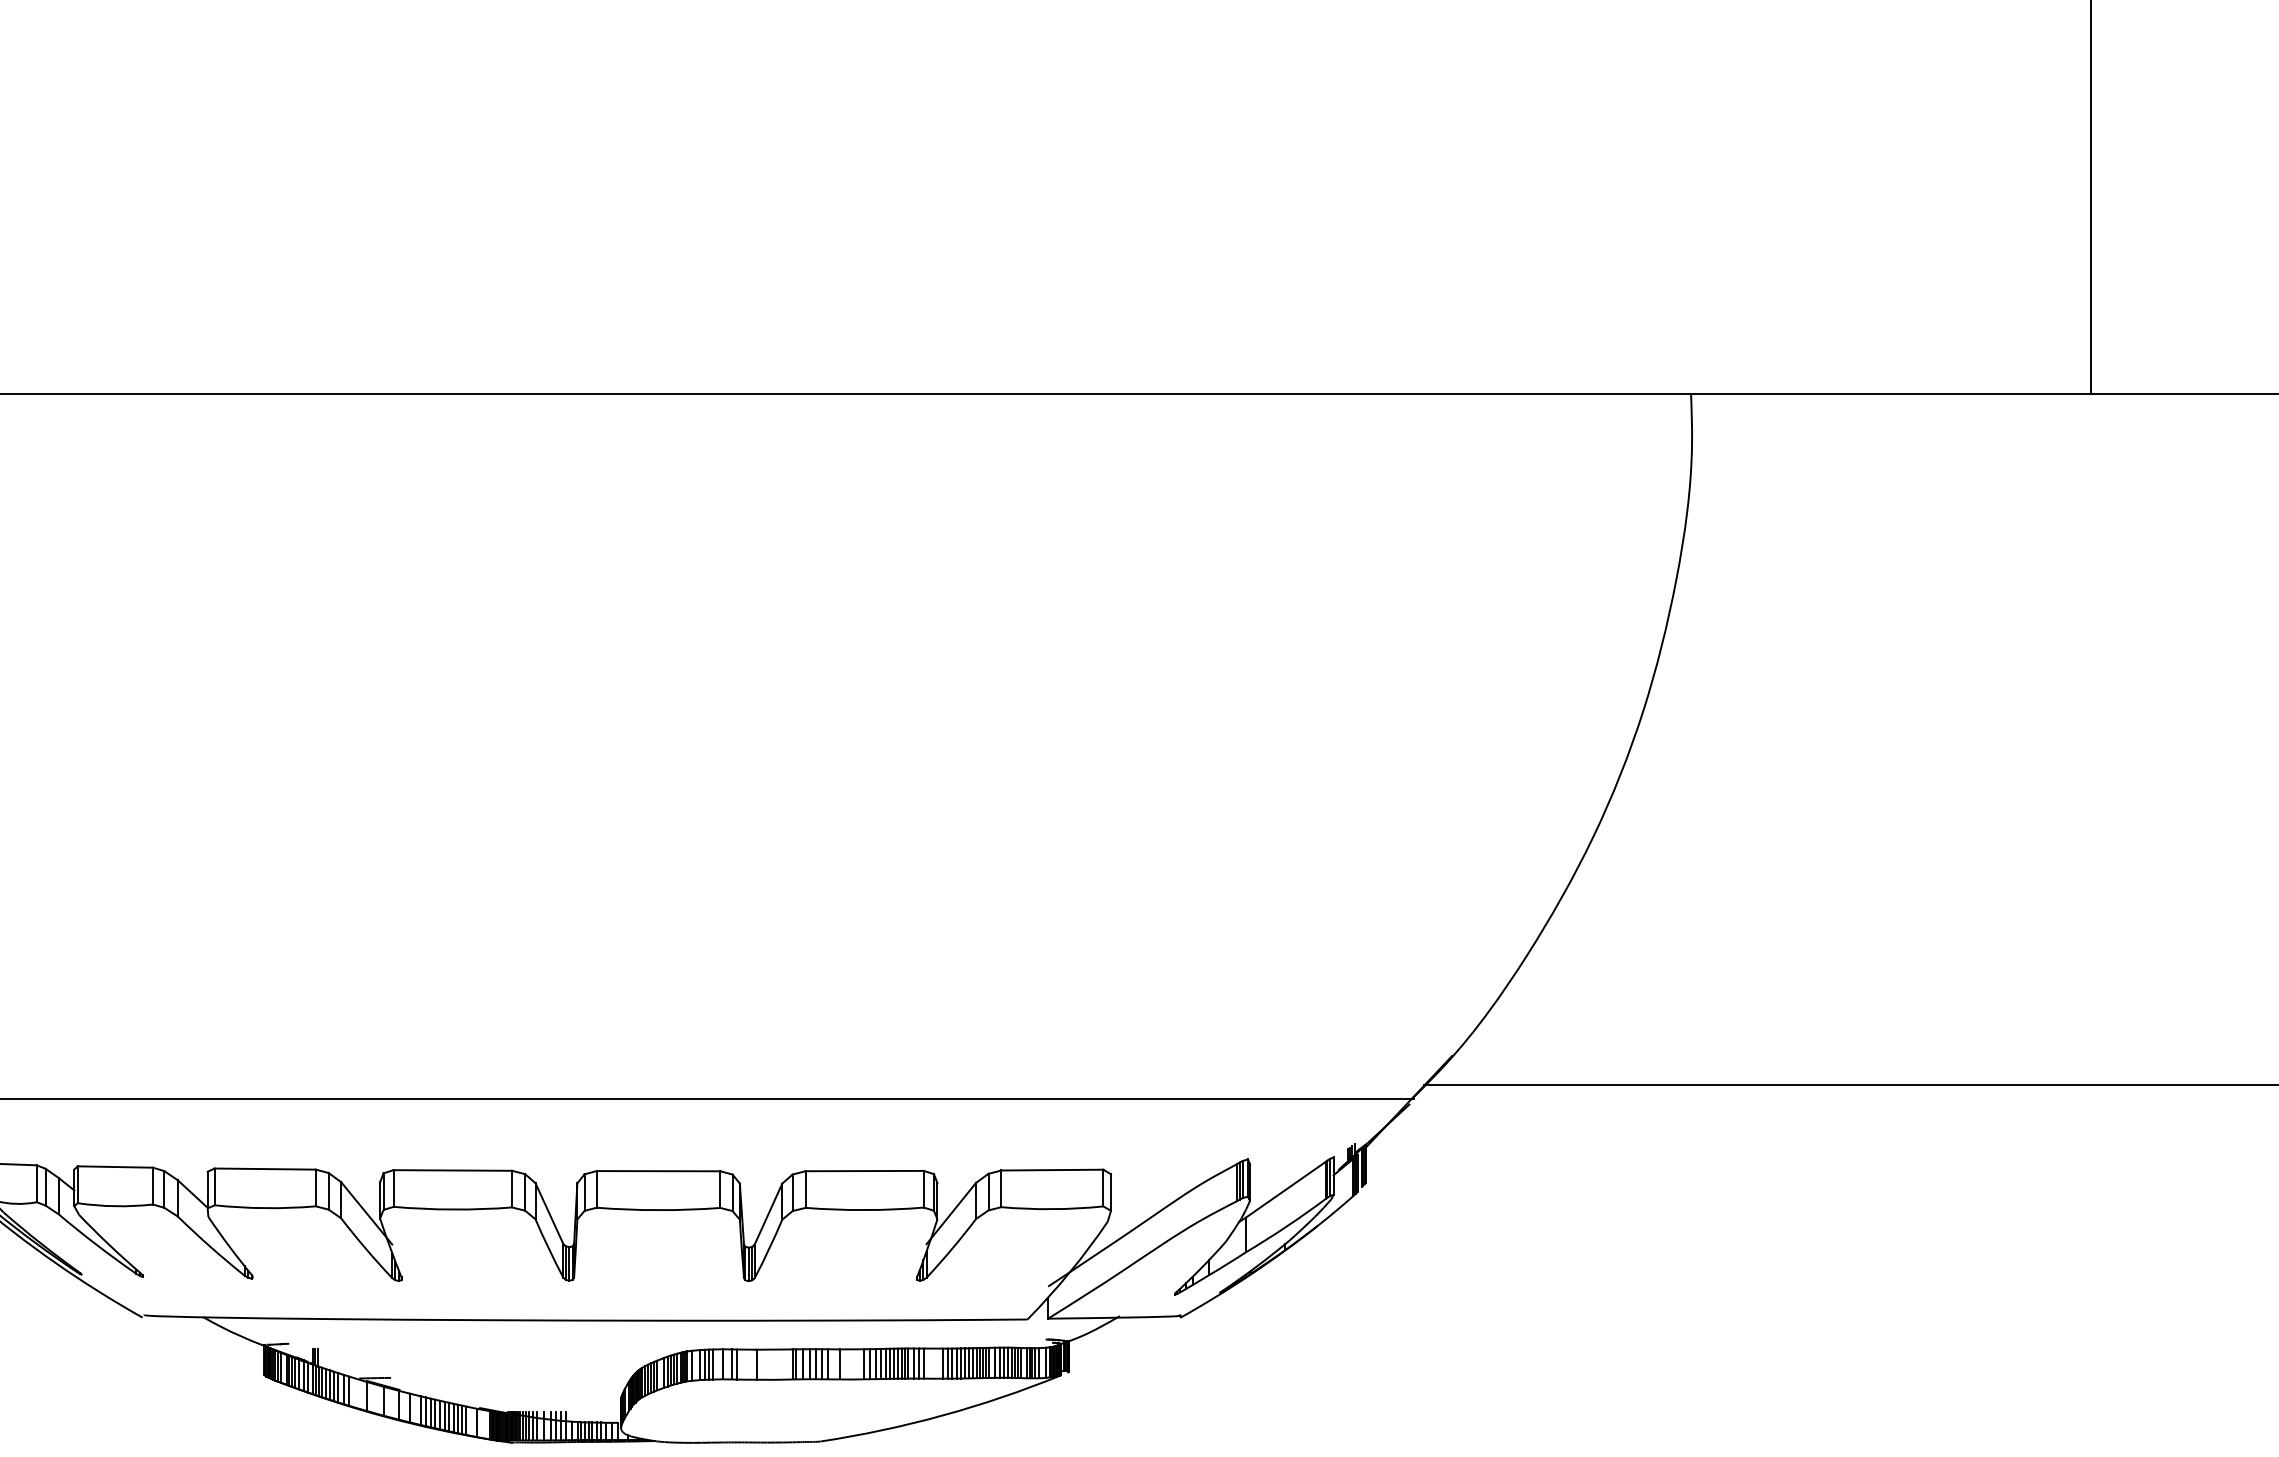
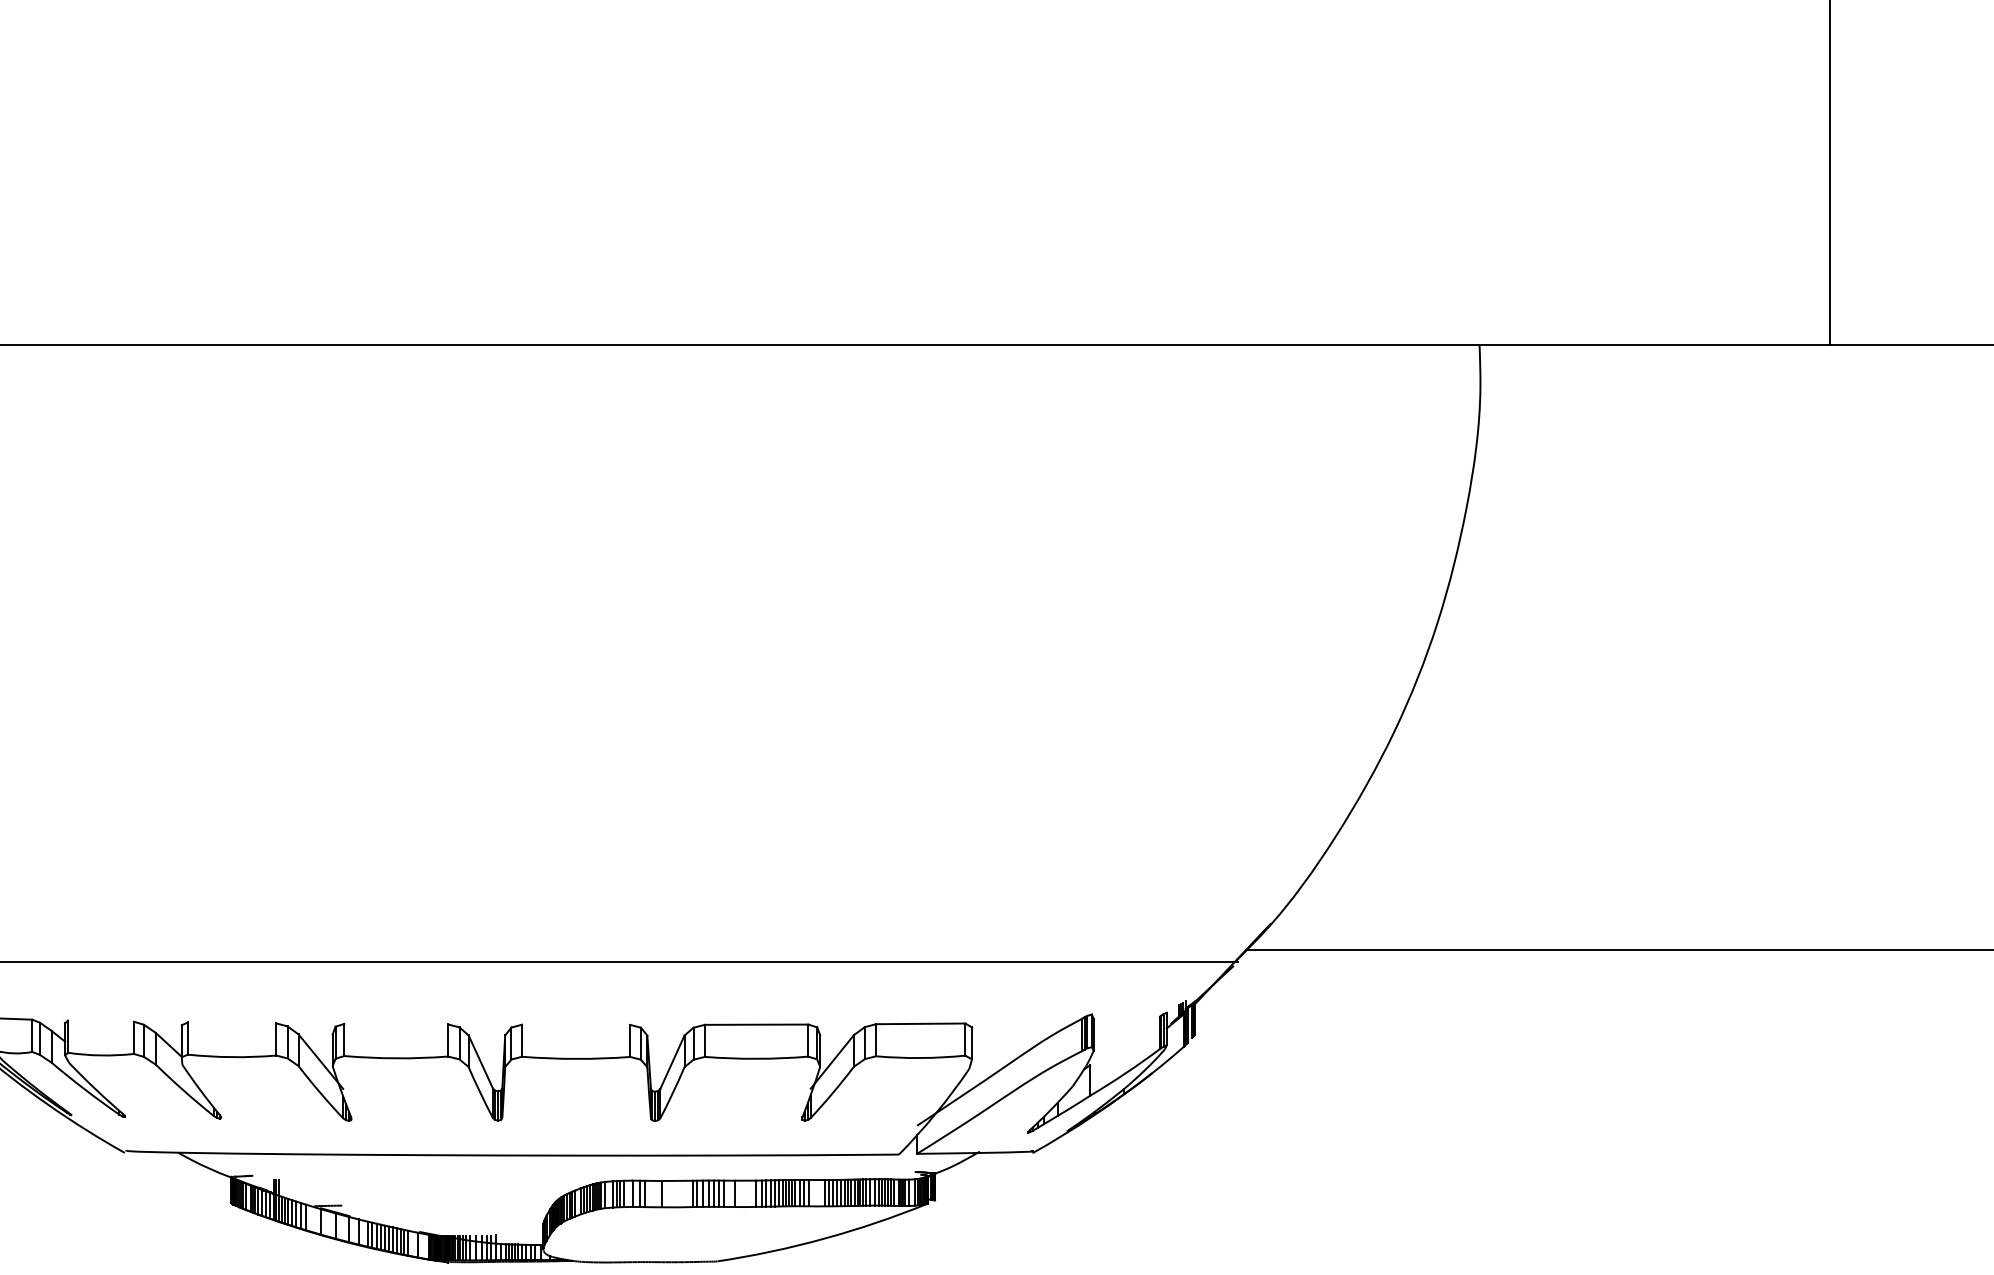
line: (115, 1166) -> (101, 1020), removed
line: (264, 1168) -> (231, 1022), removed
line: (452, 1170) -> (395, 1024), removed
line: (658, 1171) -> (576, 1025), removed
line: (1285, 1189) -> (1124, 1040), removed

